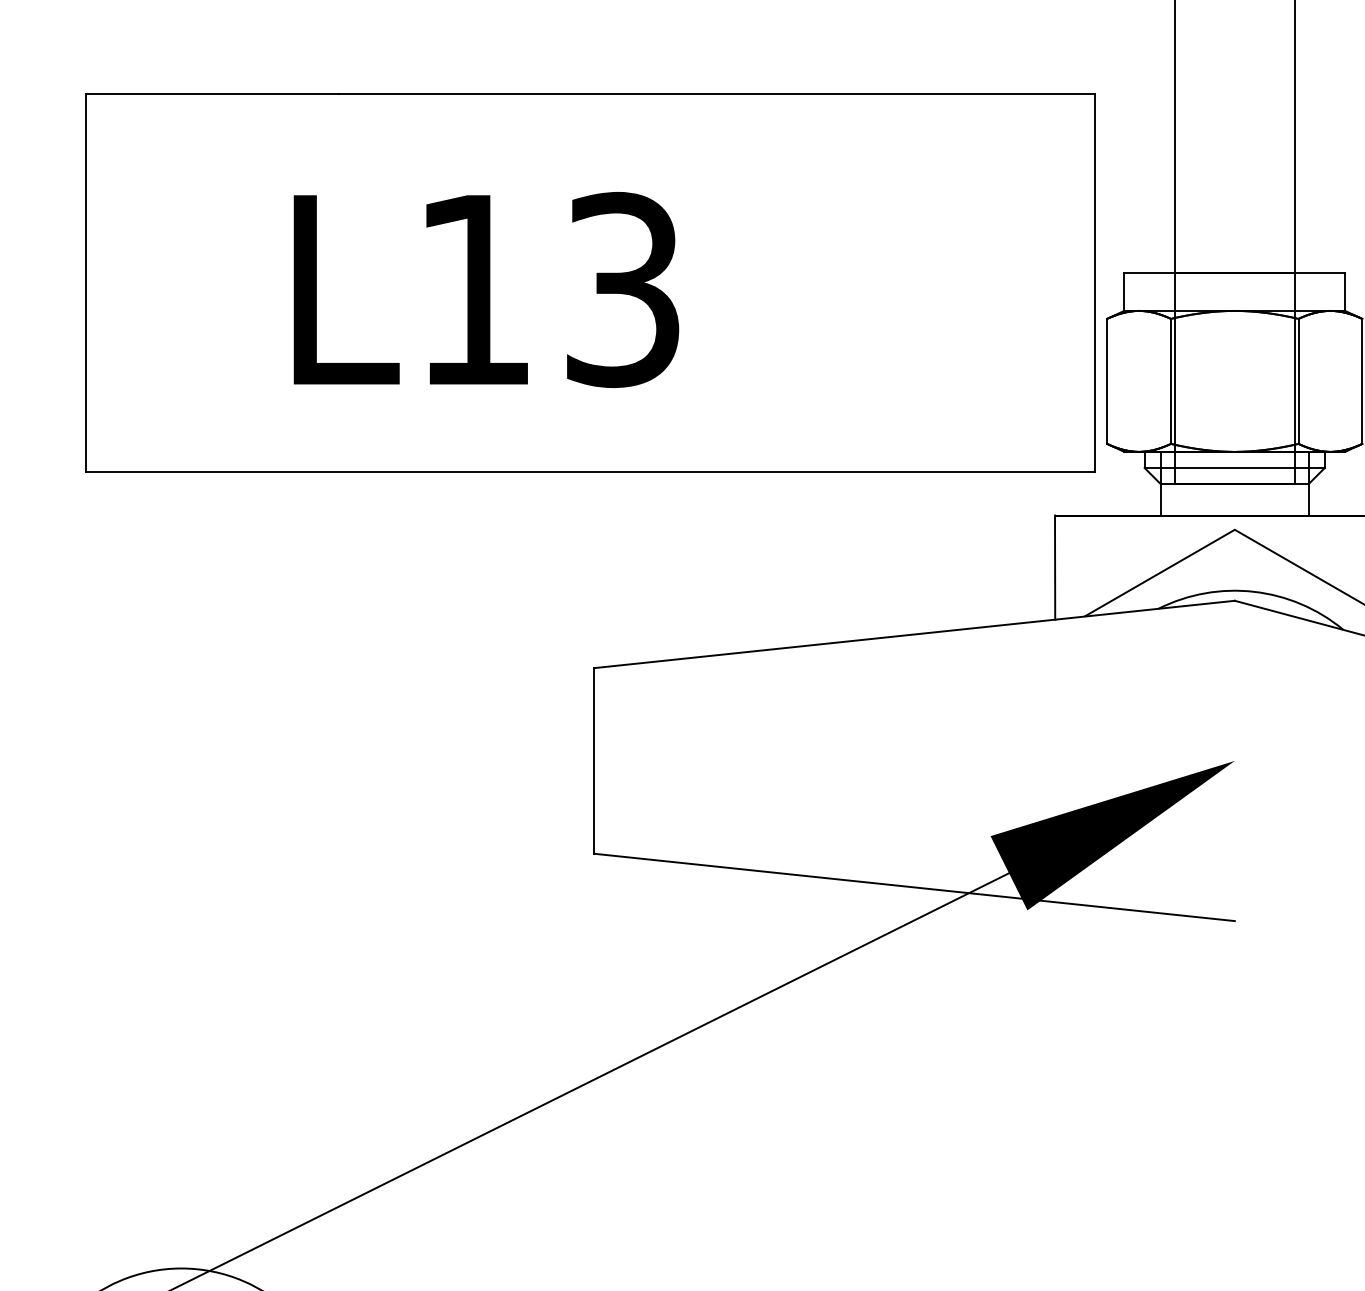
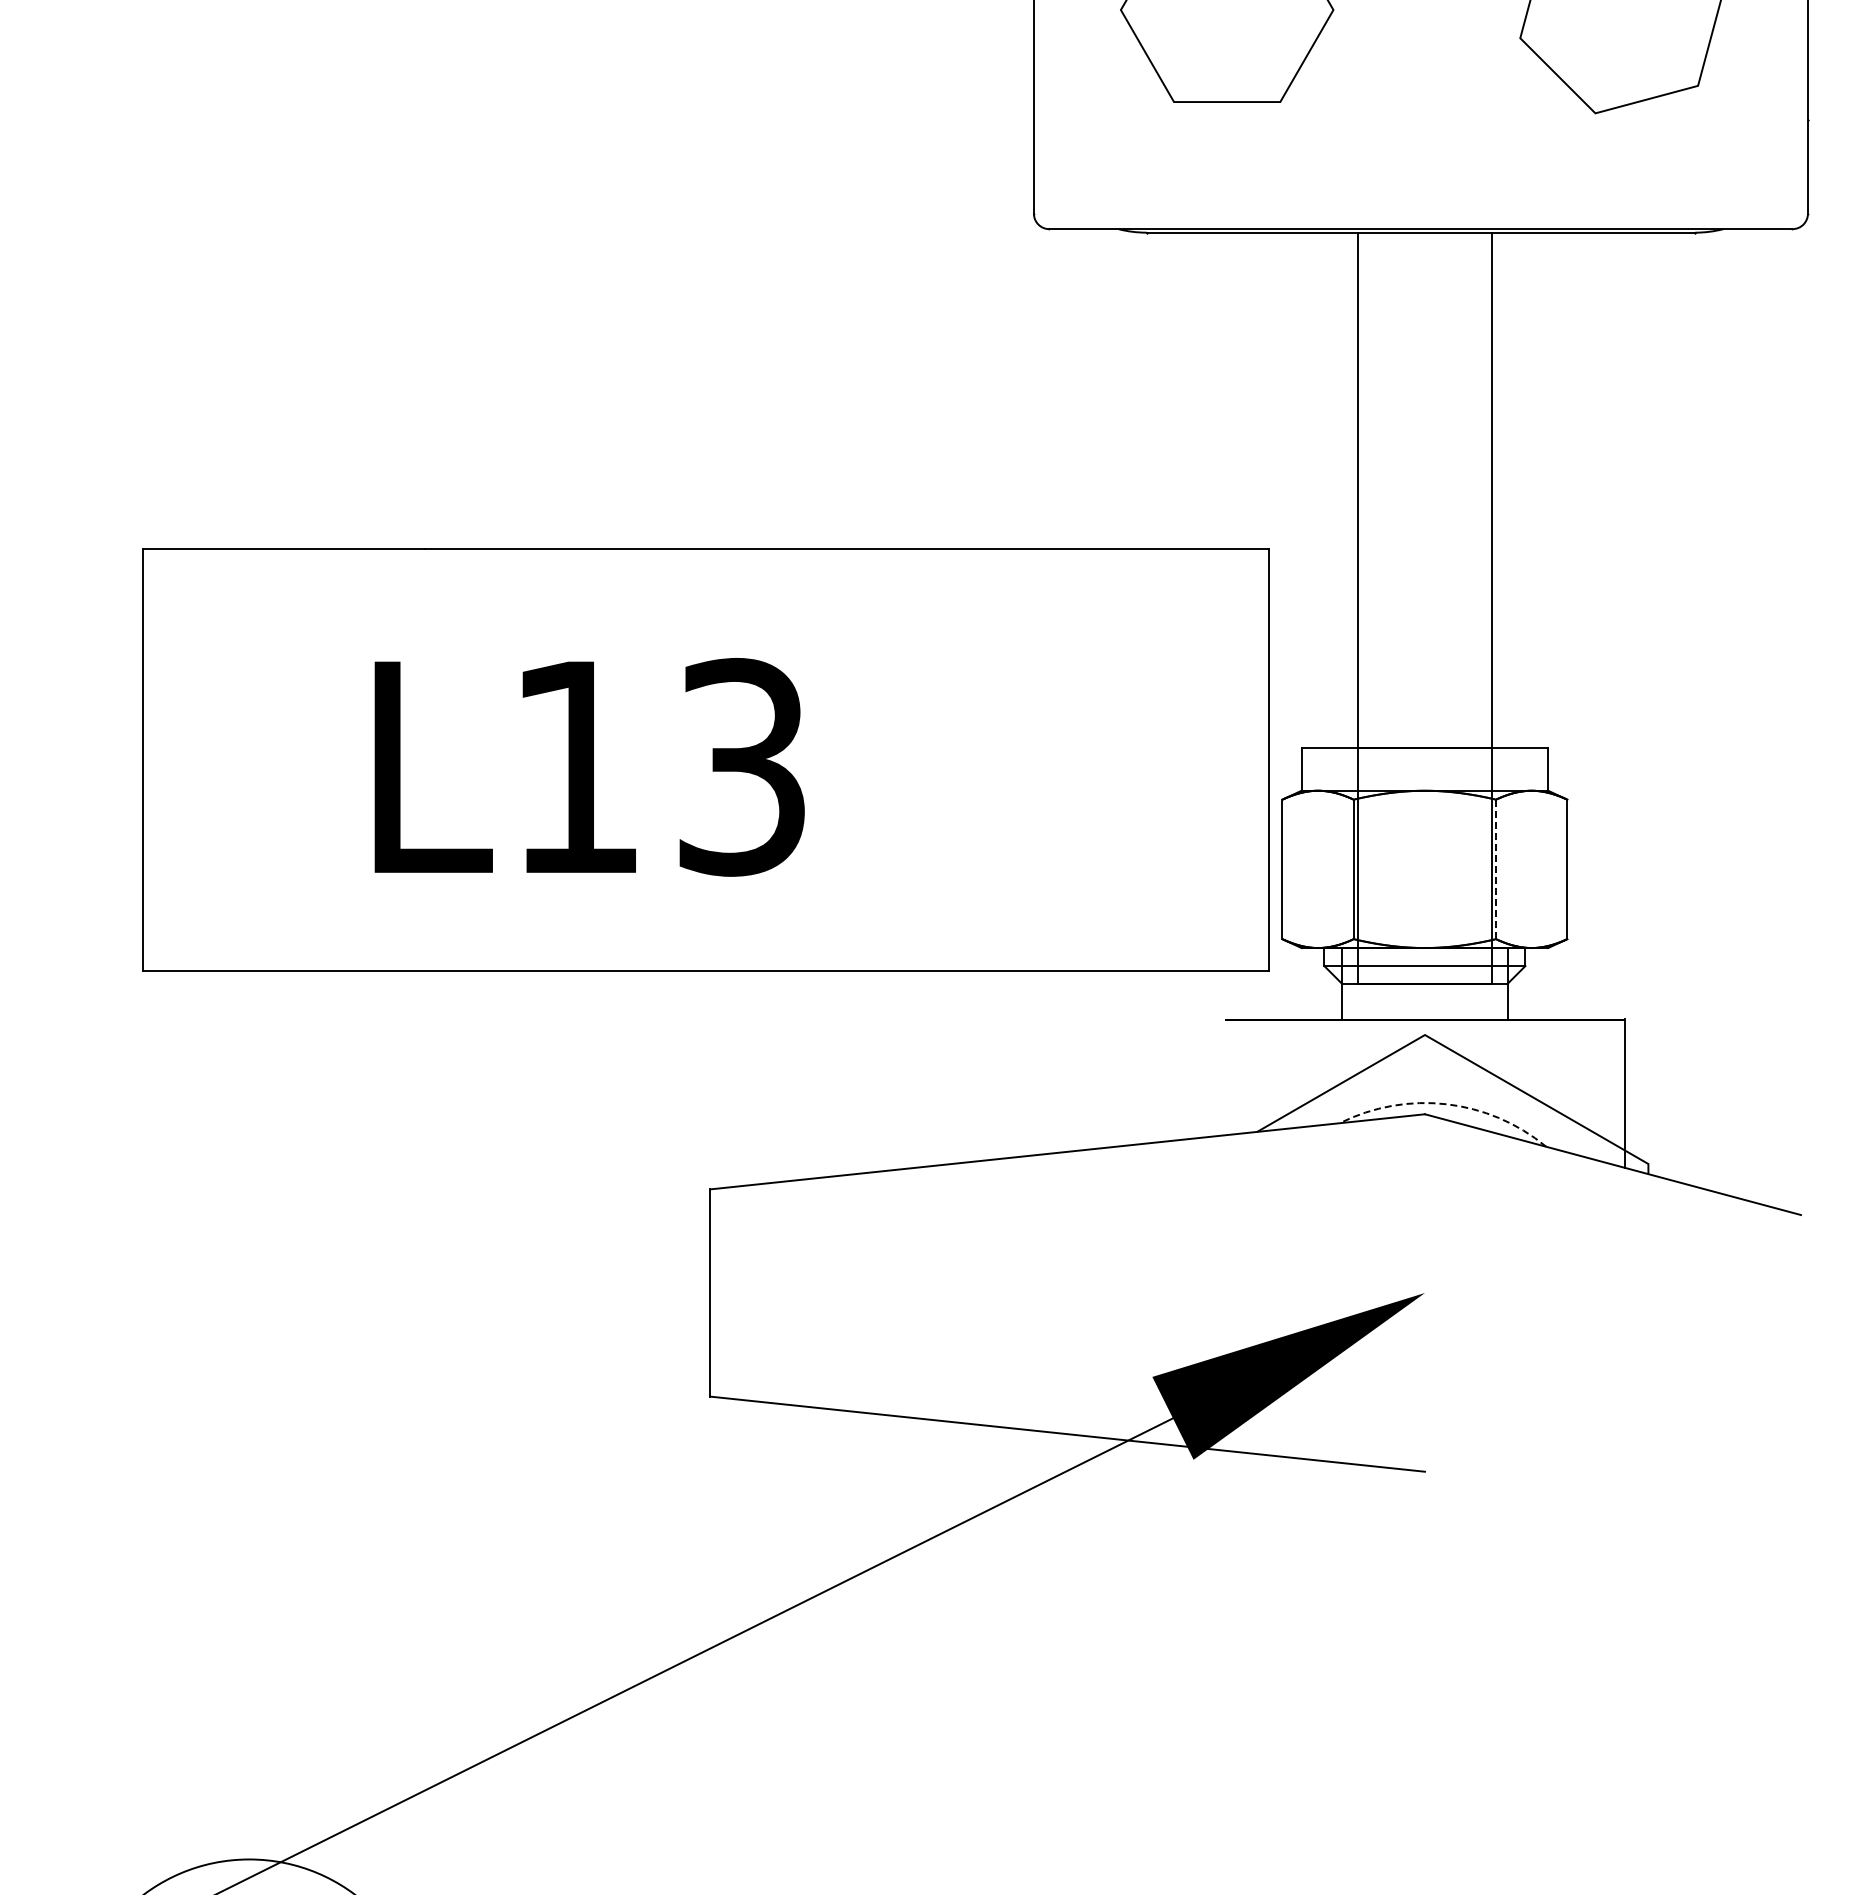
line: (1298, 381) -> (1496, 869), solid -> dashed
line: (1055, 567) -> (1224, 1077), removed
arc: (1254, 592) -> (1446, 1104), solid -> dashed

